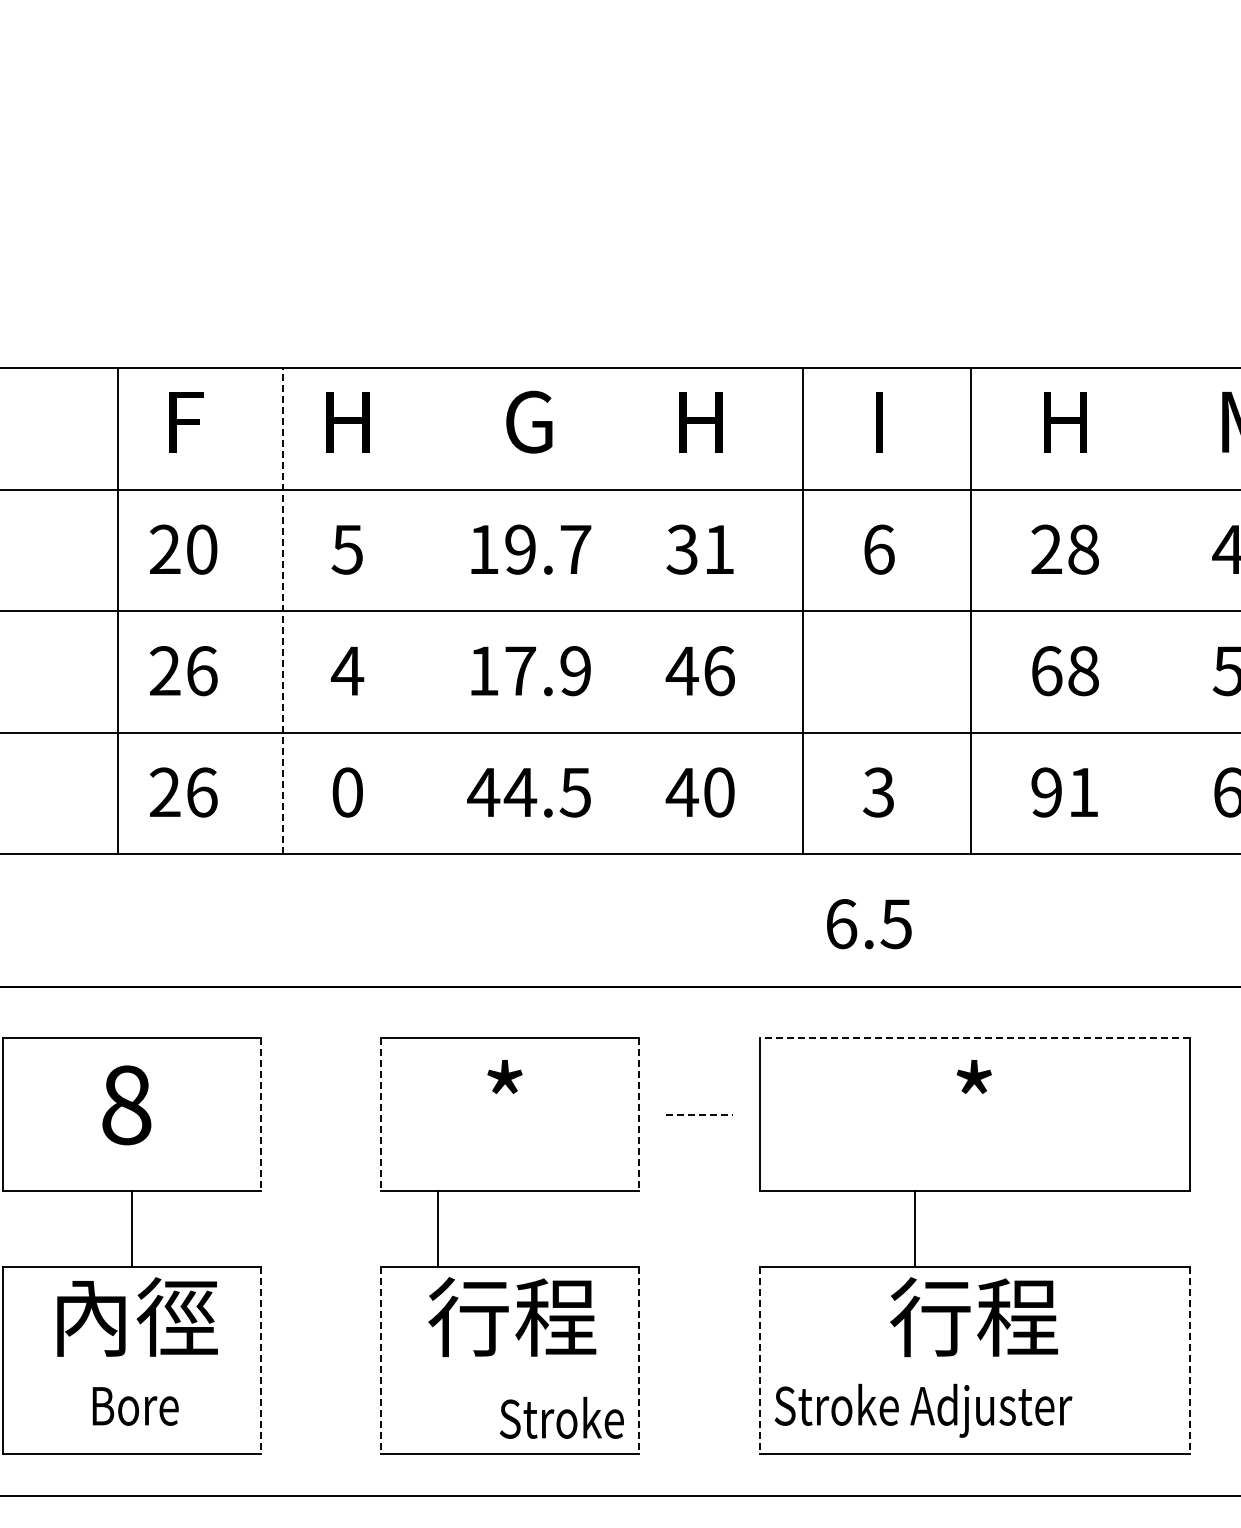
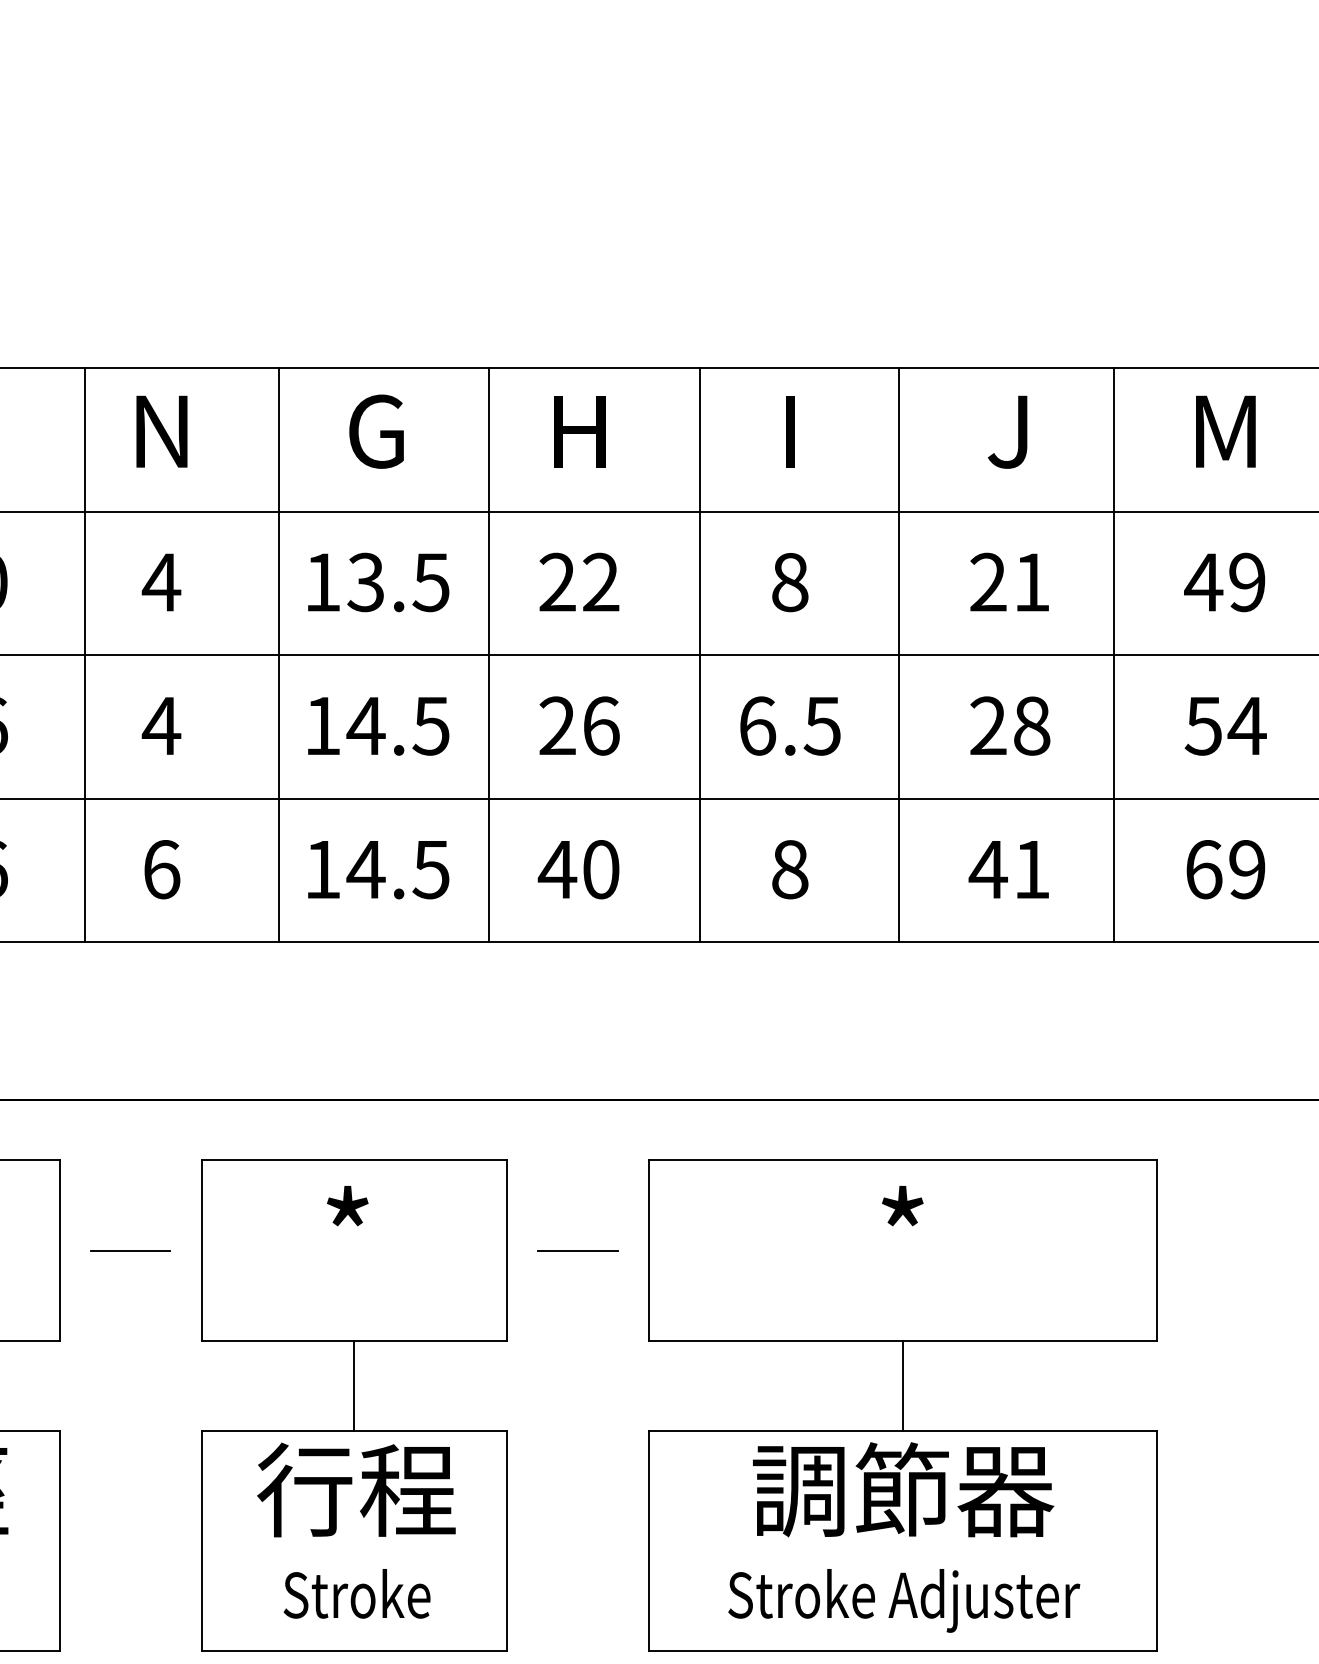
text: (347, 421) -> (161, 430), H -> N
text: (1065, 422) -> (1010, 432), H -> J
text: (347, 549) -> (161, 582), 5 -> 4
text: (547, 549) -> (398, 582), 19.7 -> 13.5
text: (700, 549) -> (578, 582), 31 -> 22
text: (879, 549) -> (790, 582), 6 -> 8
text: (1083, 549) -> (1031, 582), 28 -> 21
line: (446, 610) -> (278, 654), added
line: (624, 610) -> (489, 654), added
line: (1153, 610) -> (1114, 654), added
line: (282, 611) -> (84, 655), dashed -> solid
text: (681, 670) -> (556, 725), 46 -> 26
text: (546, 671) -> (396, 726), 17.9 -> 14.5
text: (1046, 671) -> (988, 726), 68 -> 28
text: (347, 792) -> (161, 869), 0 -> 6
text: (483, 792) -> (322, 869), 44.5 -> 14.5
text: (878, 792) -> (789, 869), 3 -> 8
text: (1046, 792) -> (988, 869), 91 -> 41
text: (869, 924) -> (790, 726), moved
line: (974, 1038) -> (903, 1160), dashed -> solid
line: (261, 1114) -> (59, 1250), dashed -> solid
line: (321, 1114) -> (130, 1250), added
line: (381, 1114) -> (201, 1250), dashed -> solid
line: (639, 1114) -> (506, 1250), dashed -> solid
line: (699, 1114) -> (577, 1250), dashed -> solid
line: (438, 1228) -> (354, 1385), moved
line: (914, 1228) -> (903, 1385), moved
text: (974, 1316) -> (903, 1489), 行程 -> 調節器
line: (261, 1360) -> (59, 1541), dashed -> solid
line: (381, 1360) -> (201, 1541), dashed -> solid
line: (639, 1360) -> (506, 1541), dashed -> solid
line: (759, 1360) -> (648, 1541), dashed -> solid
line: (1189, 1360) -> (1157, 1541), dashed -> solid
text: (923, 1410) -> (904, 1600), moved
text: (561, 1417) -> (356, 1593), moved

